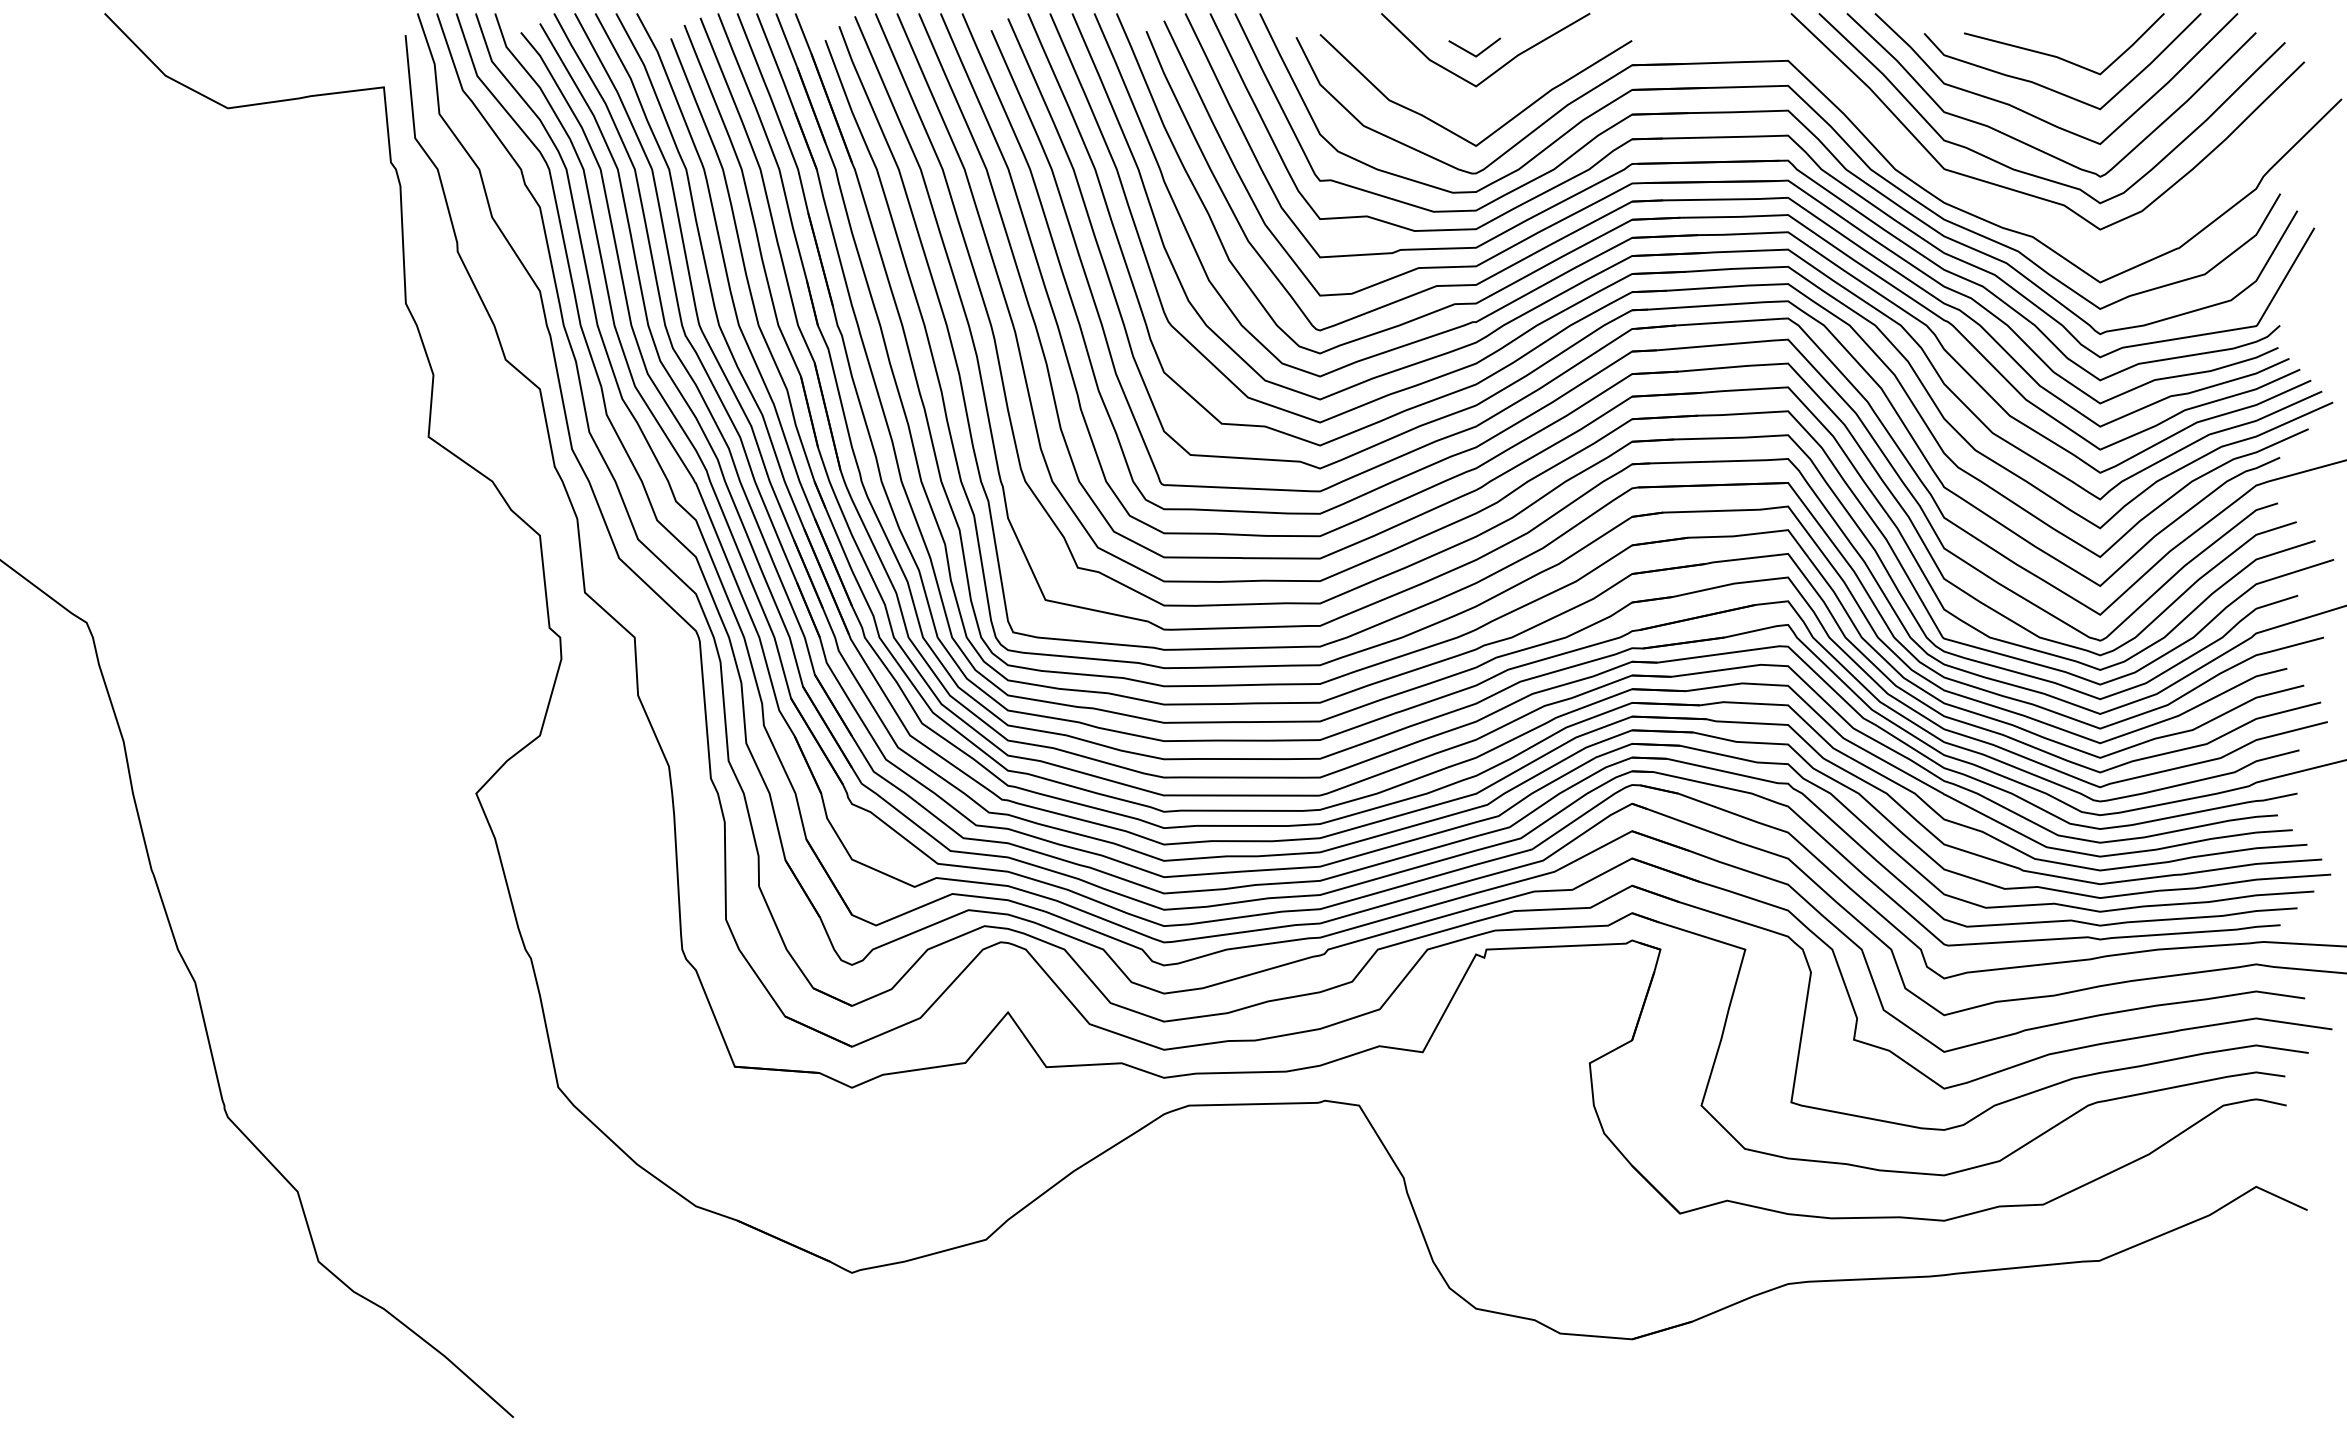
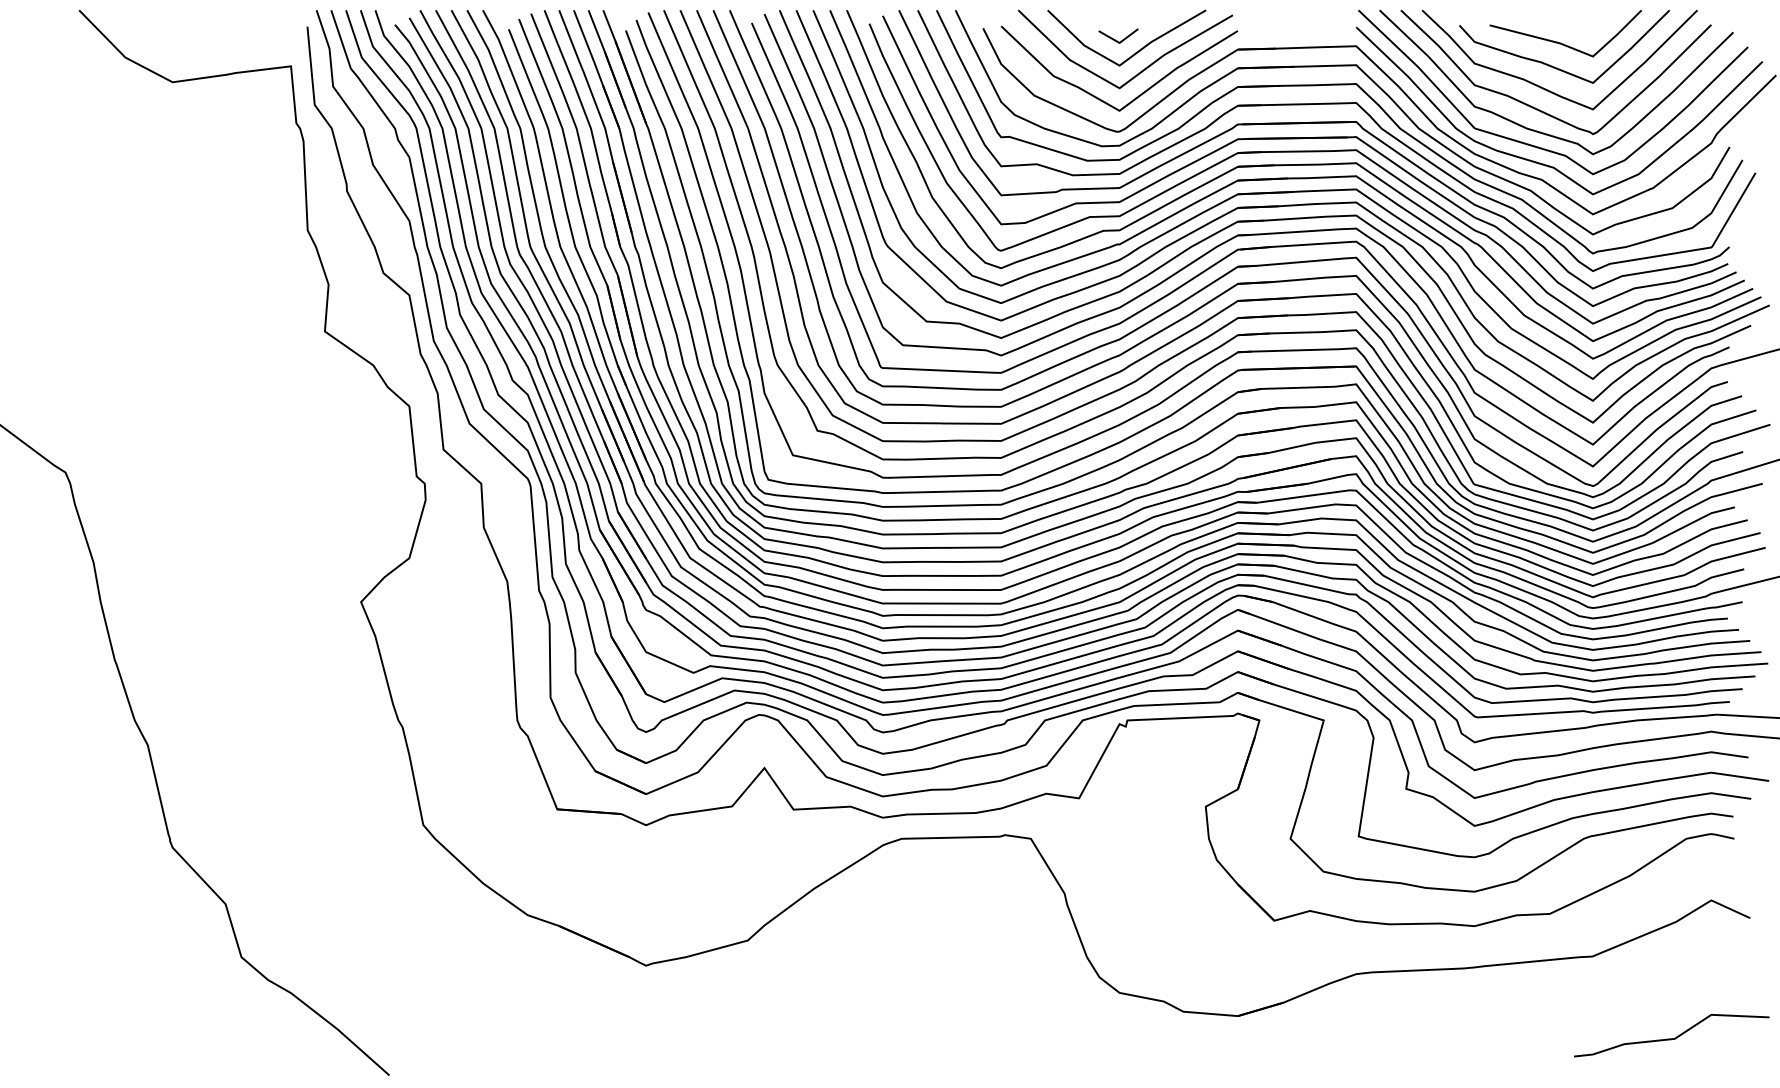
line: (1503, 94) -> (1140, 71), added
curve: (2034, 215) -> (1543, 163), added
curve: (2203, 1368) -> (1671, 1038), added

